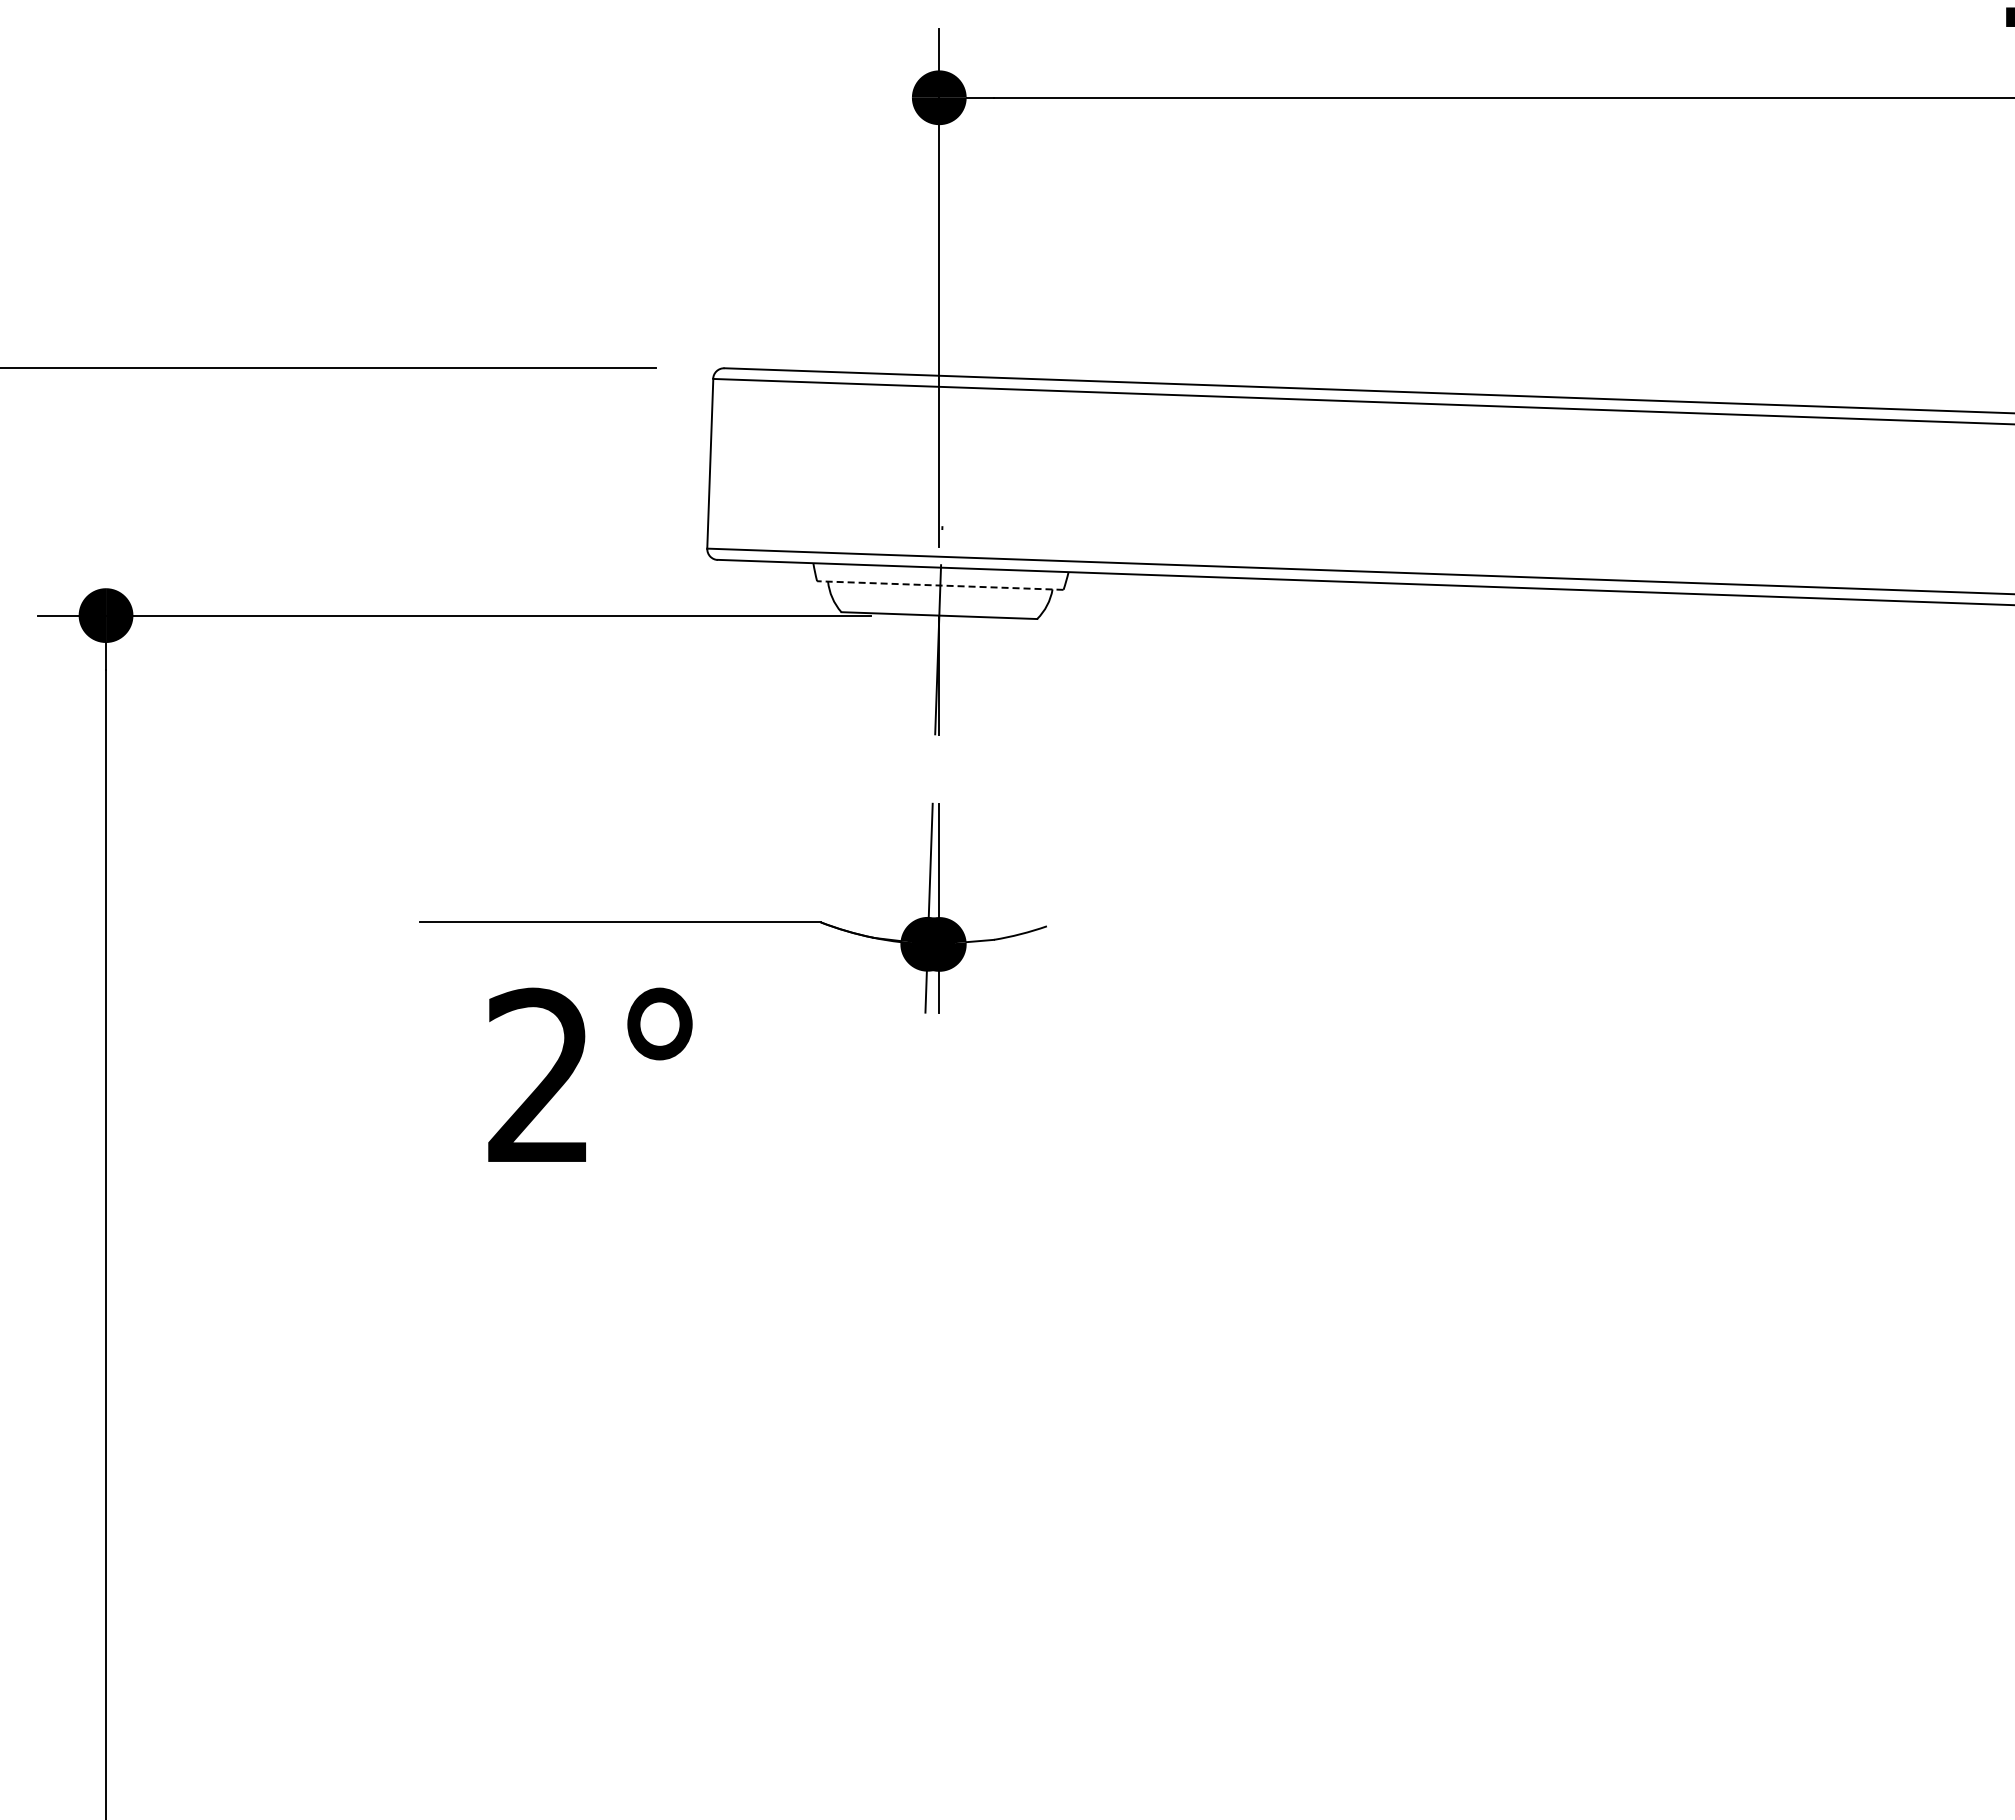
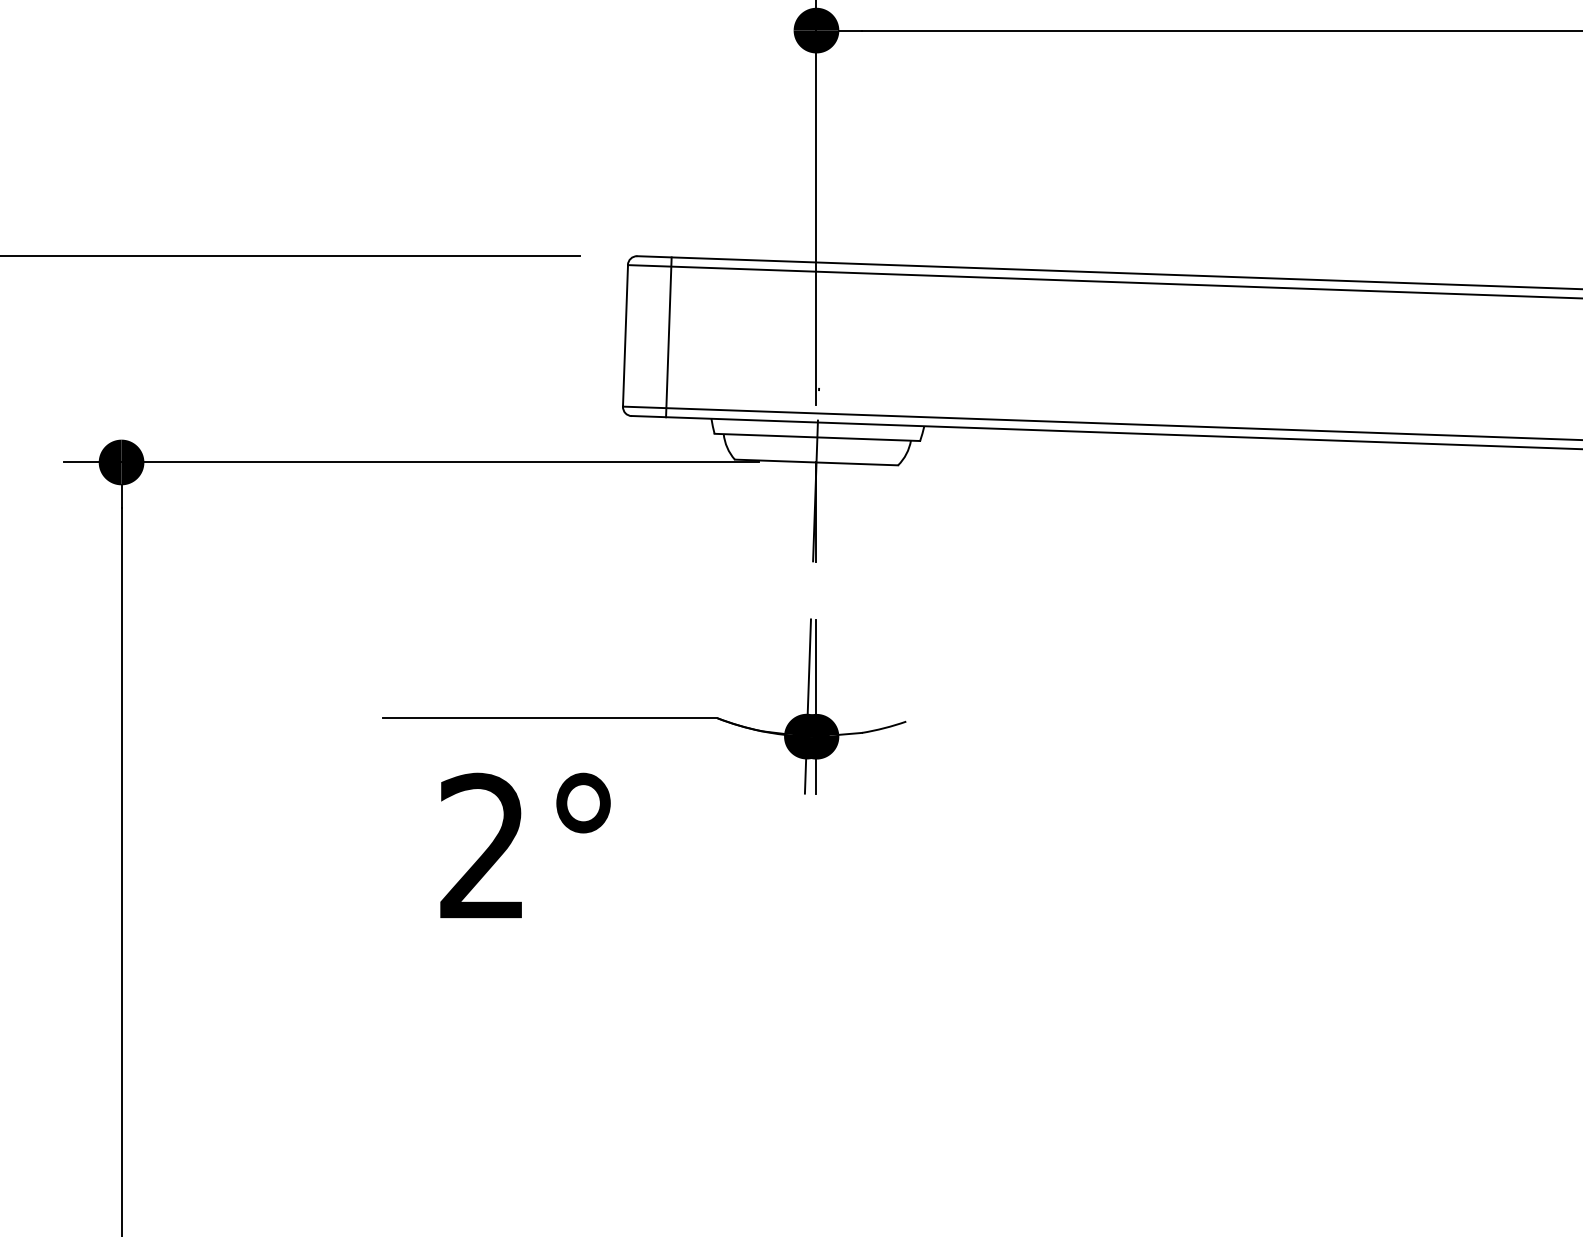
line: (761, 465) -> (668, 337), added
line: (939, 585) -> (816, 437), dashed -> solid

